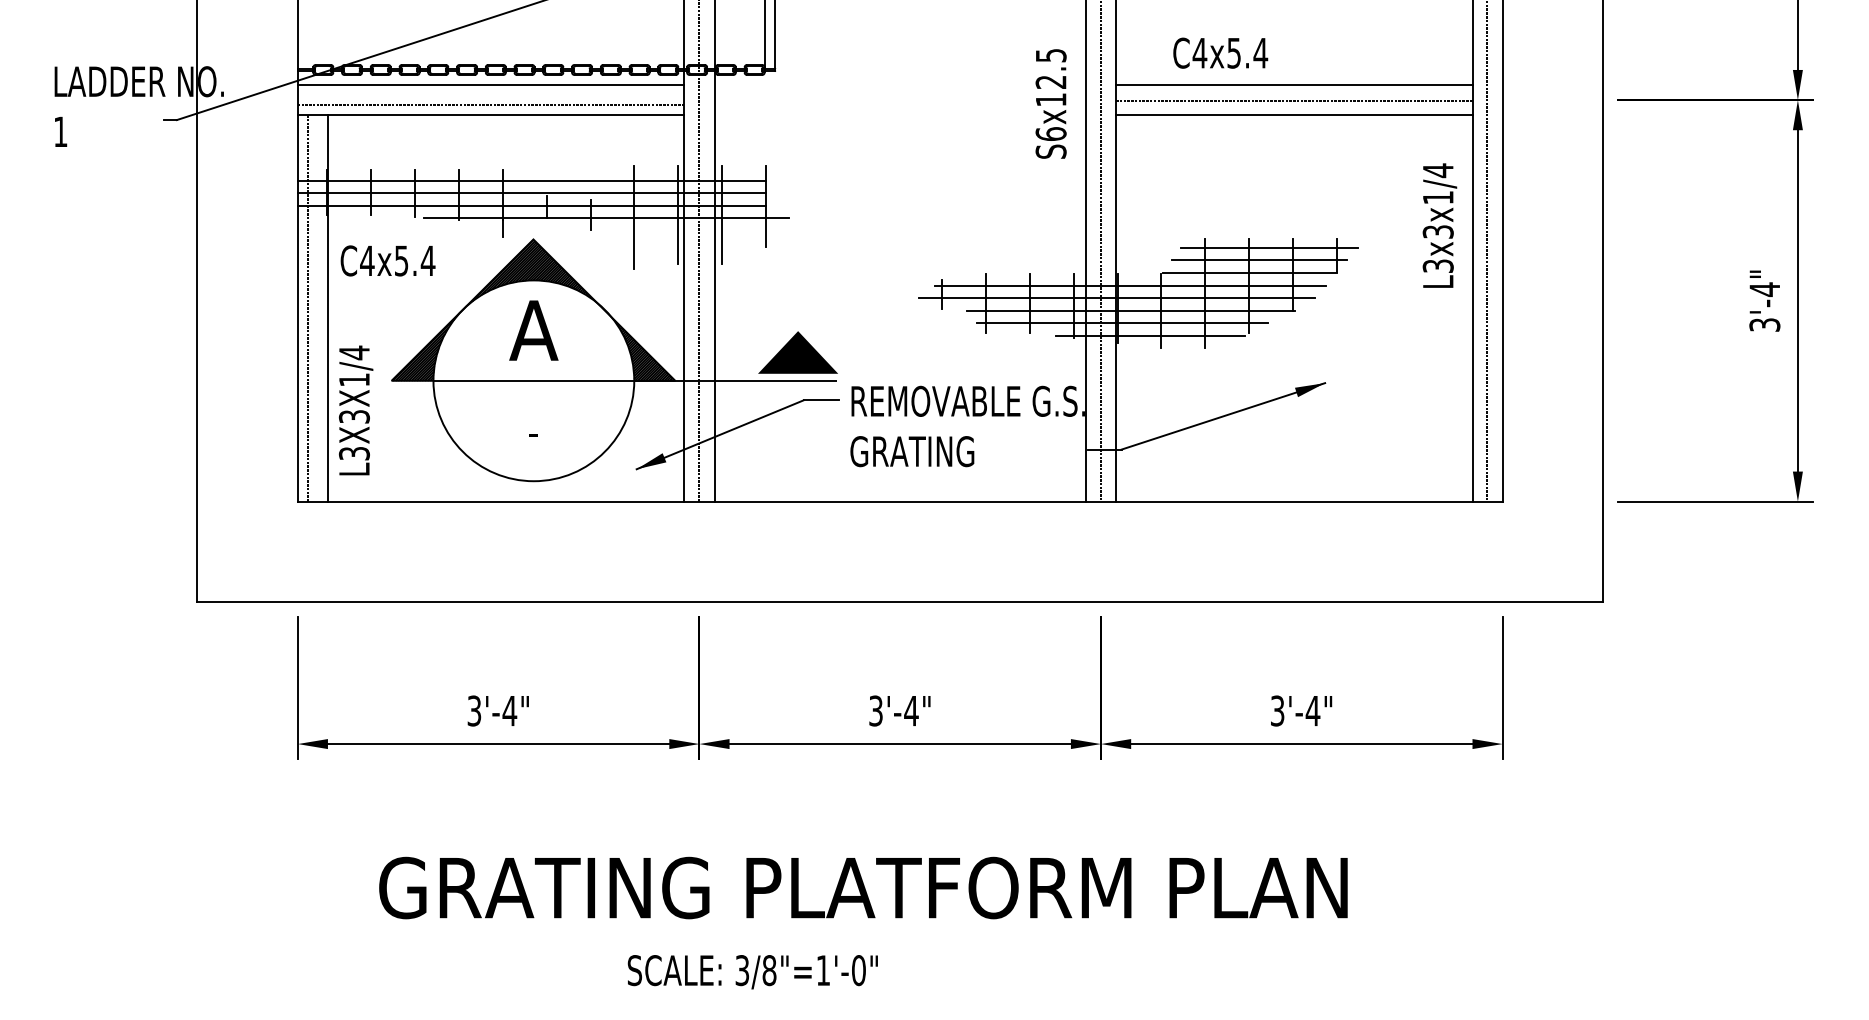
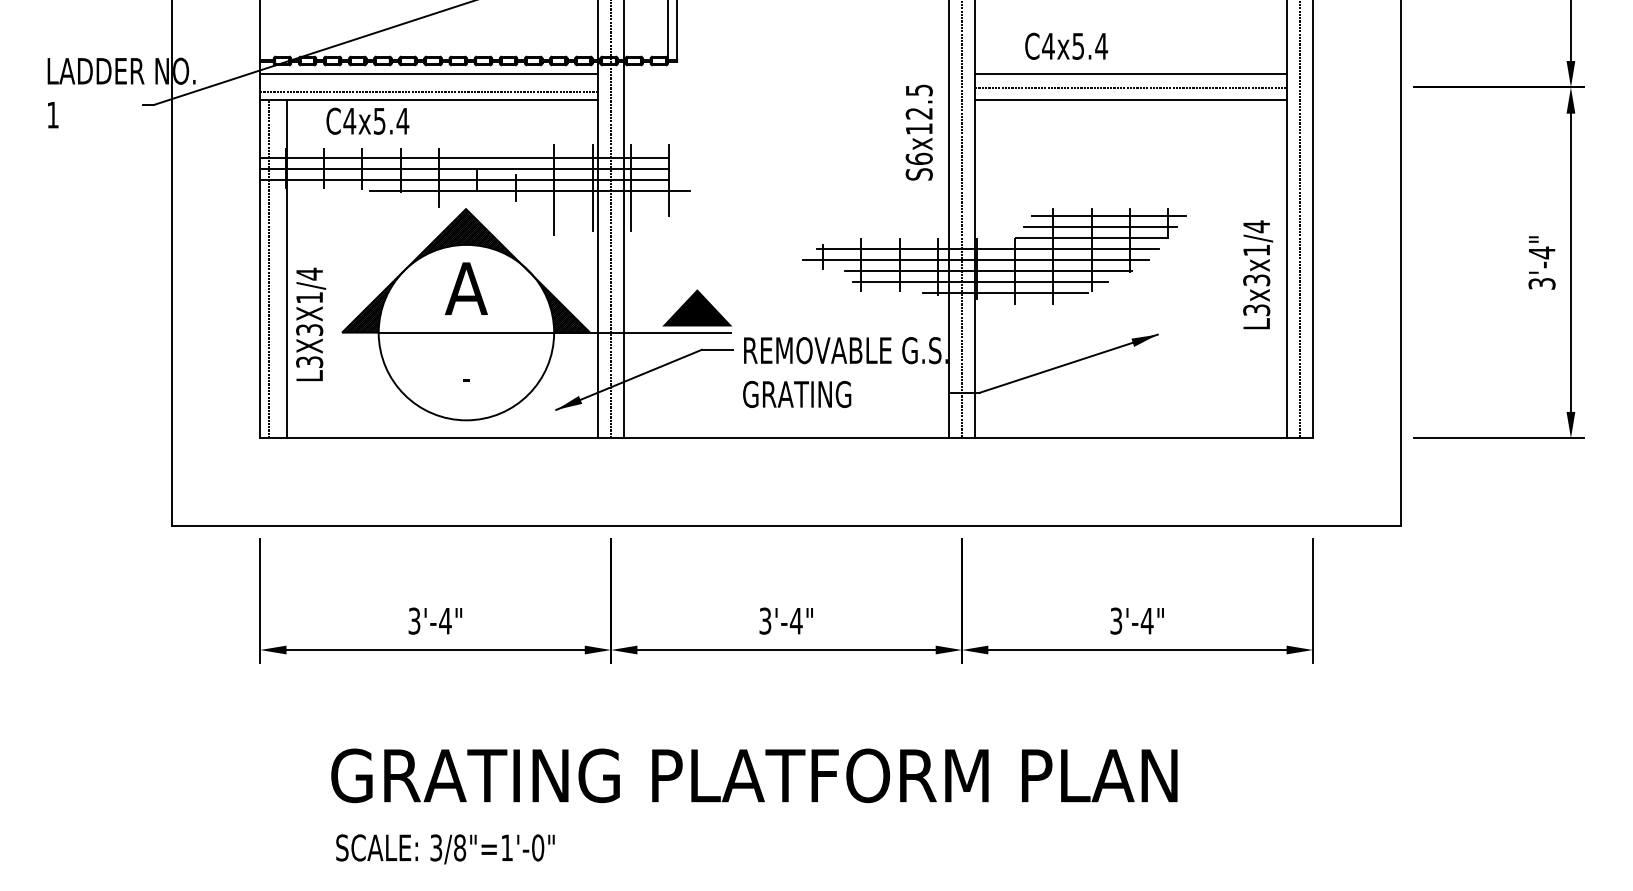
text: (1050, 103) -> (918, 132), moved
text: (1439, 225) -> (1257, 274), moved
text: (387, 260) -> (367, 120), moved
text: (356, 410) -> (311, 324), moved
text: (752, 972) -> (445, 849), moved

